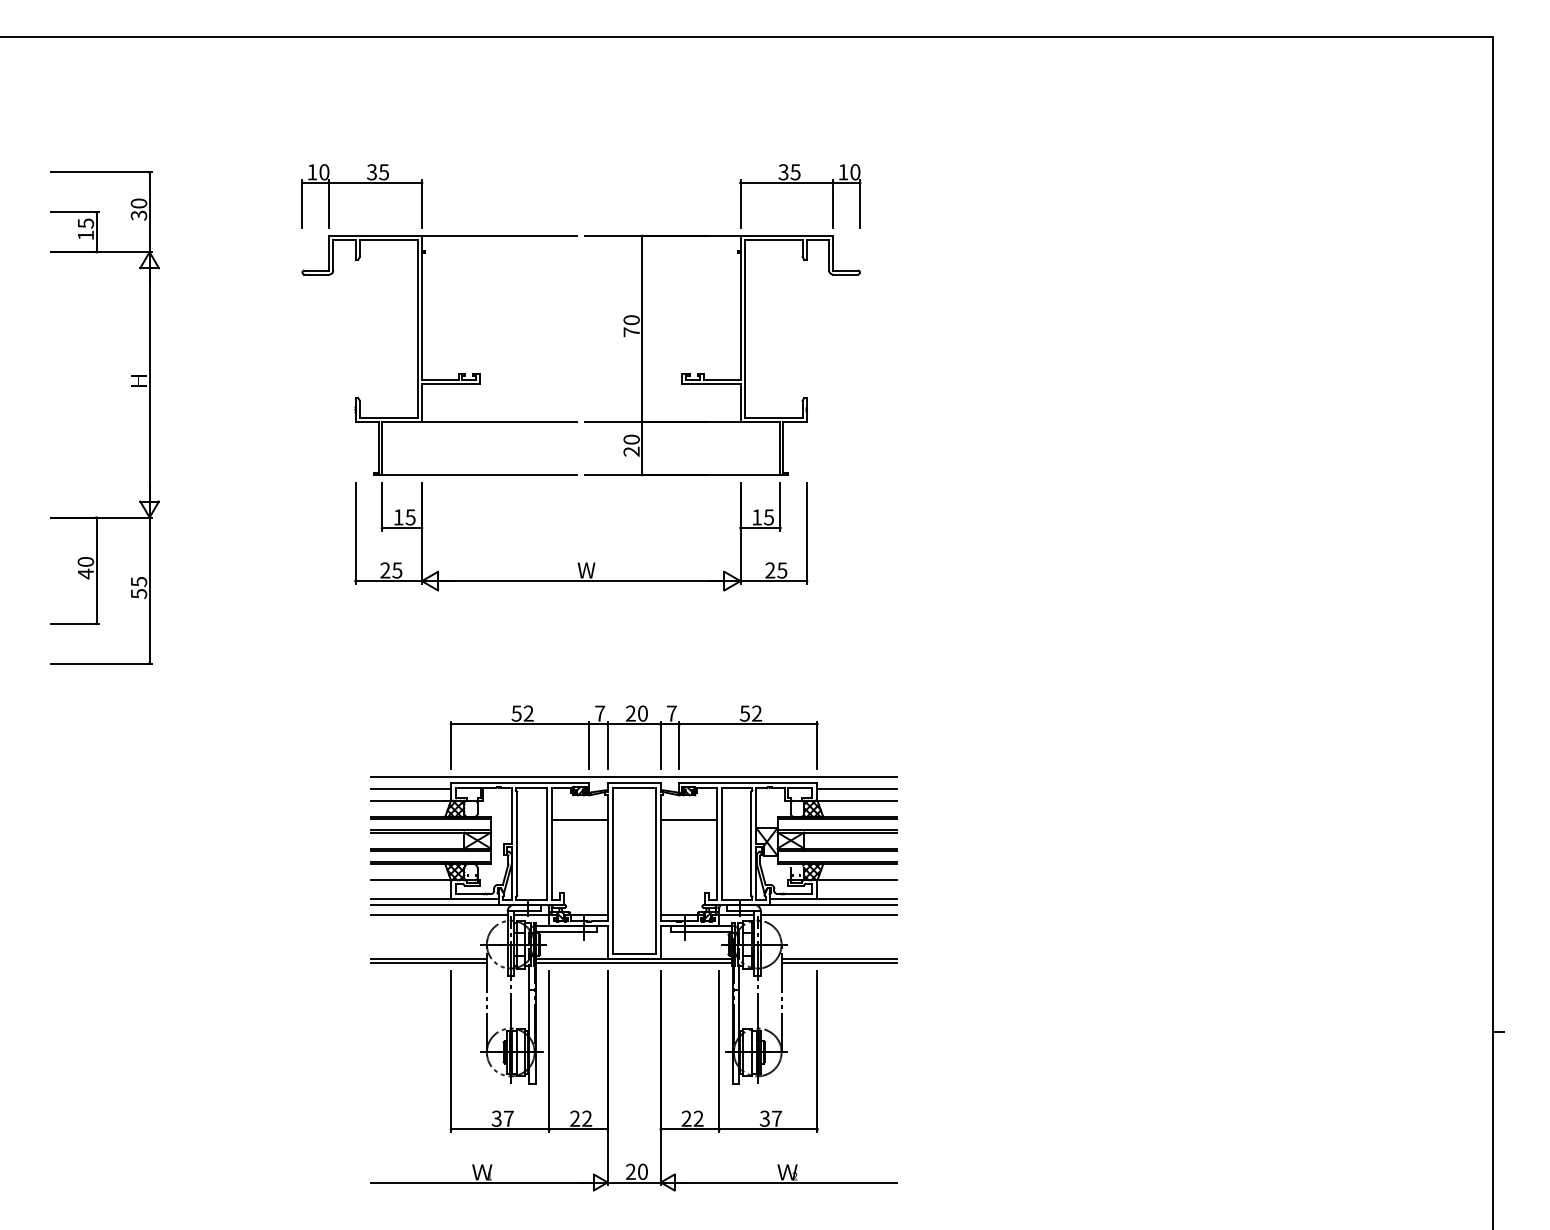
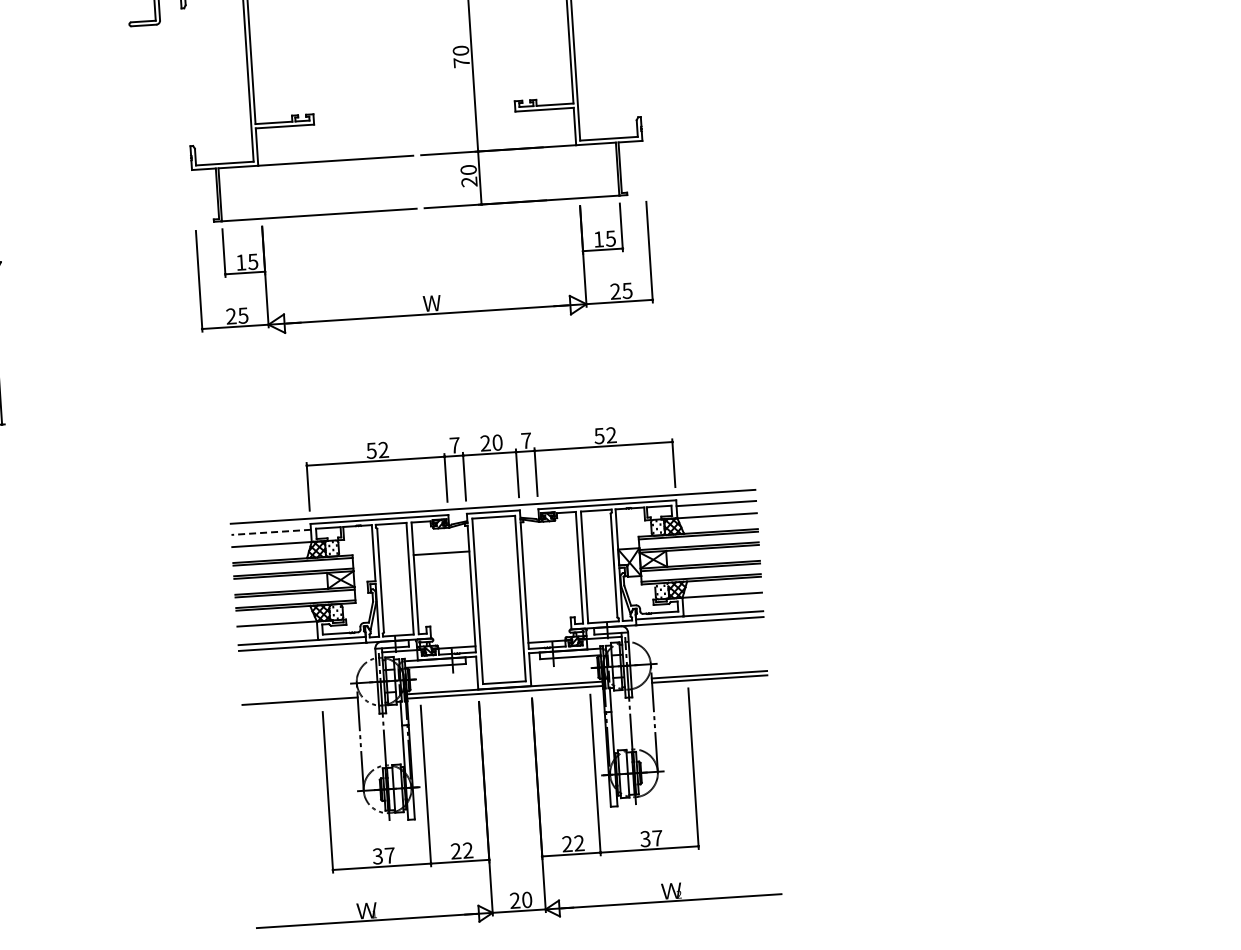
line: (411, 788) -> (271, 532), solid -> dashed
line: (688, 820) -> (549, 546), removed
line: (439, 915) -> (307, 657), removed
line: (828, 915) -> (695, 632), removed
line: (428, 963) -> (299, 705), removed

